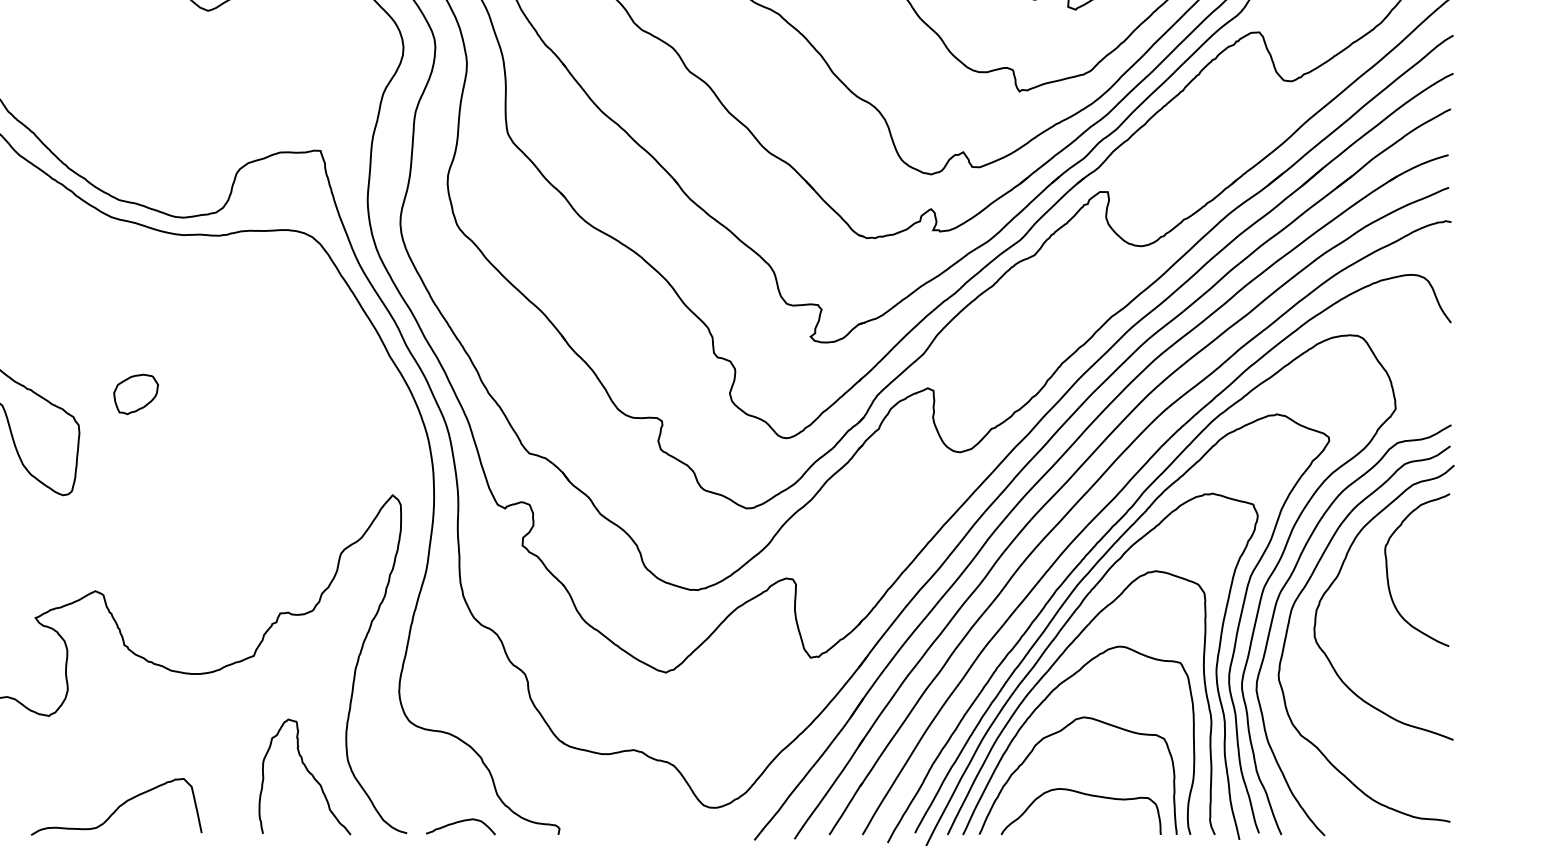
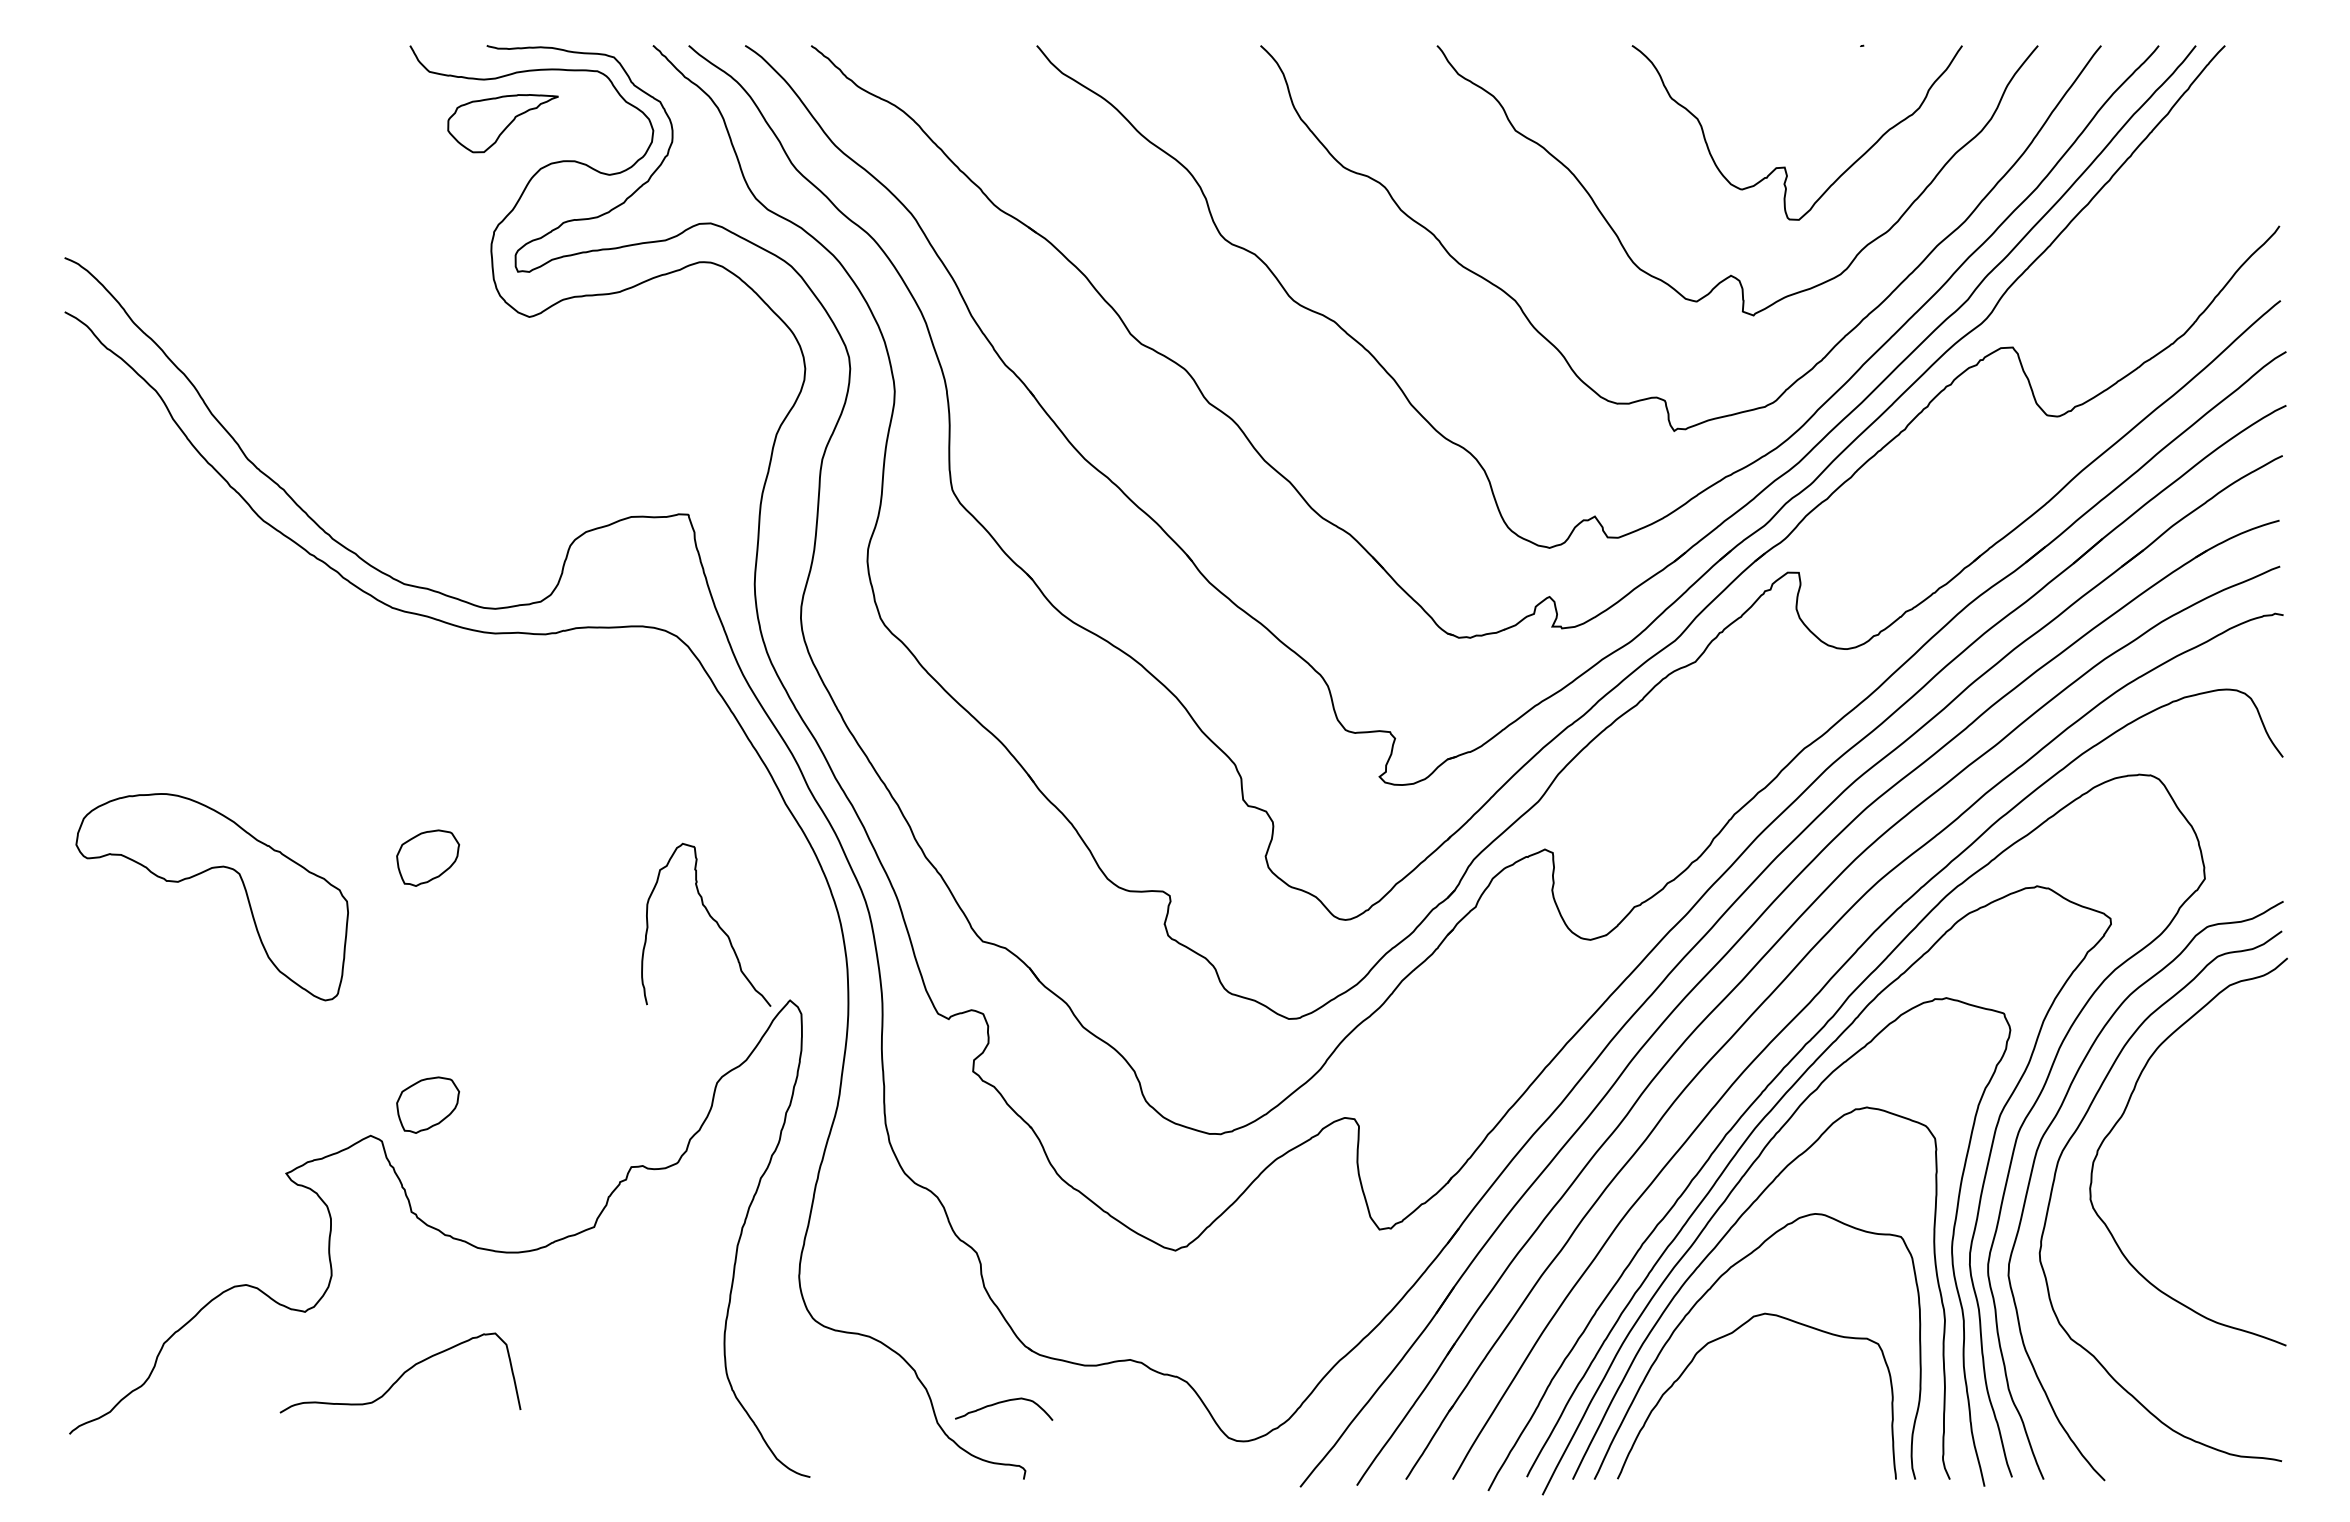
part: (136, 569) -> (428, 1104), added
curve: (1387, 570) -> (2193, 1106), removed
curve: (308, 772) -> (711, 918), moved
curve: (1086, 795) -> (1768, 1423), removed
curve: (118, 807) -> (402, 1373), moved
curve: (461, 822) -> (1004, 1402), moved

